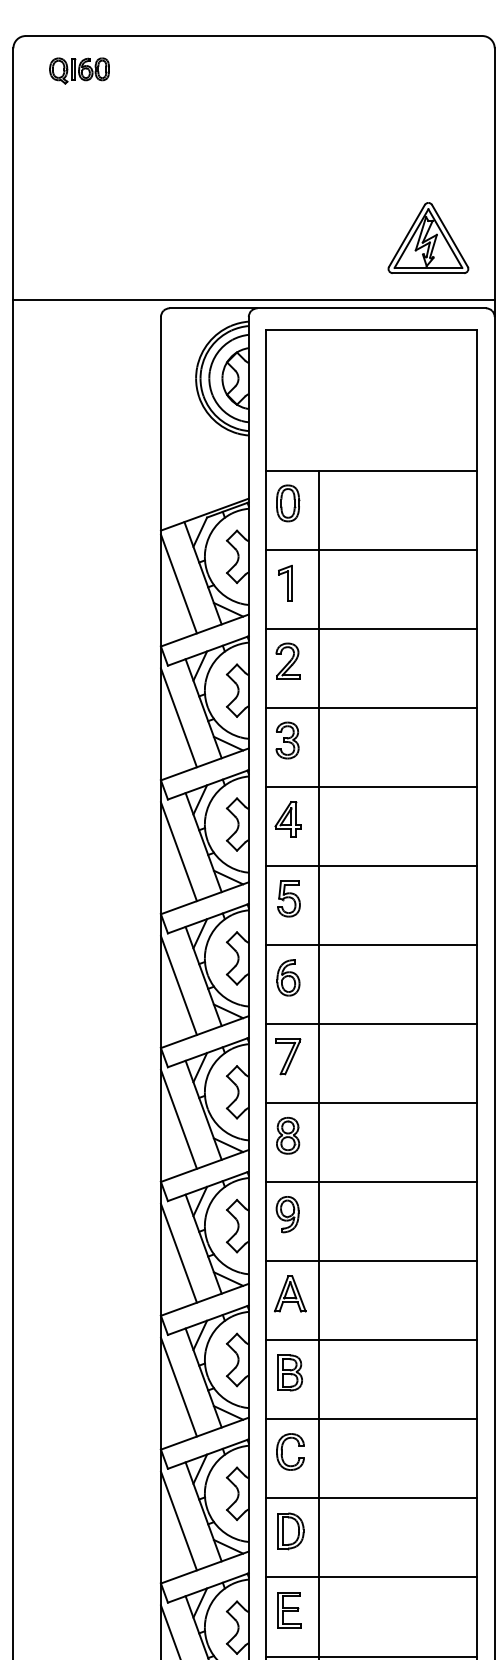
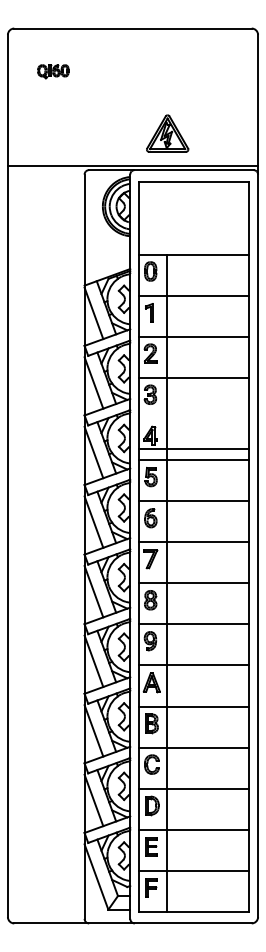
part: (79, 70) -> (53, 71), moved
part: (428, 237) -> (167, 133), moved
line: (370, 786) -> (193, 448), moved

